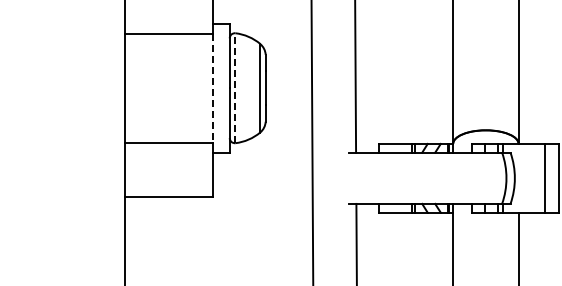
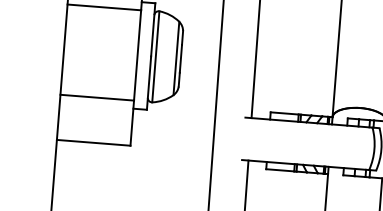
line: (213, 88) -> (137, 55), dashed -> solid
line: (235, 88) -> (155, 57), dashed -> solid

